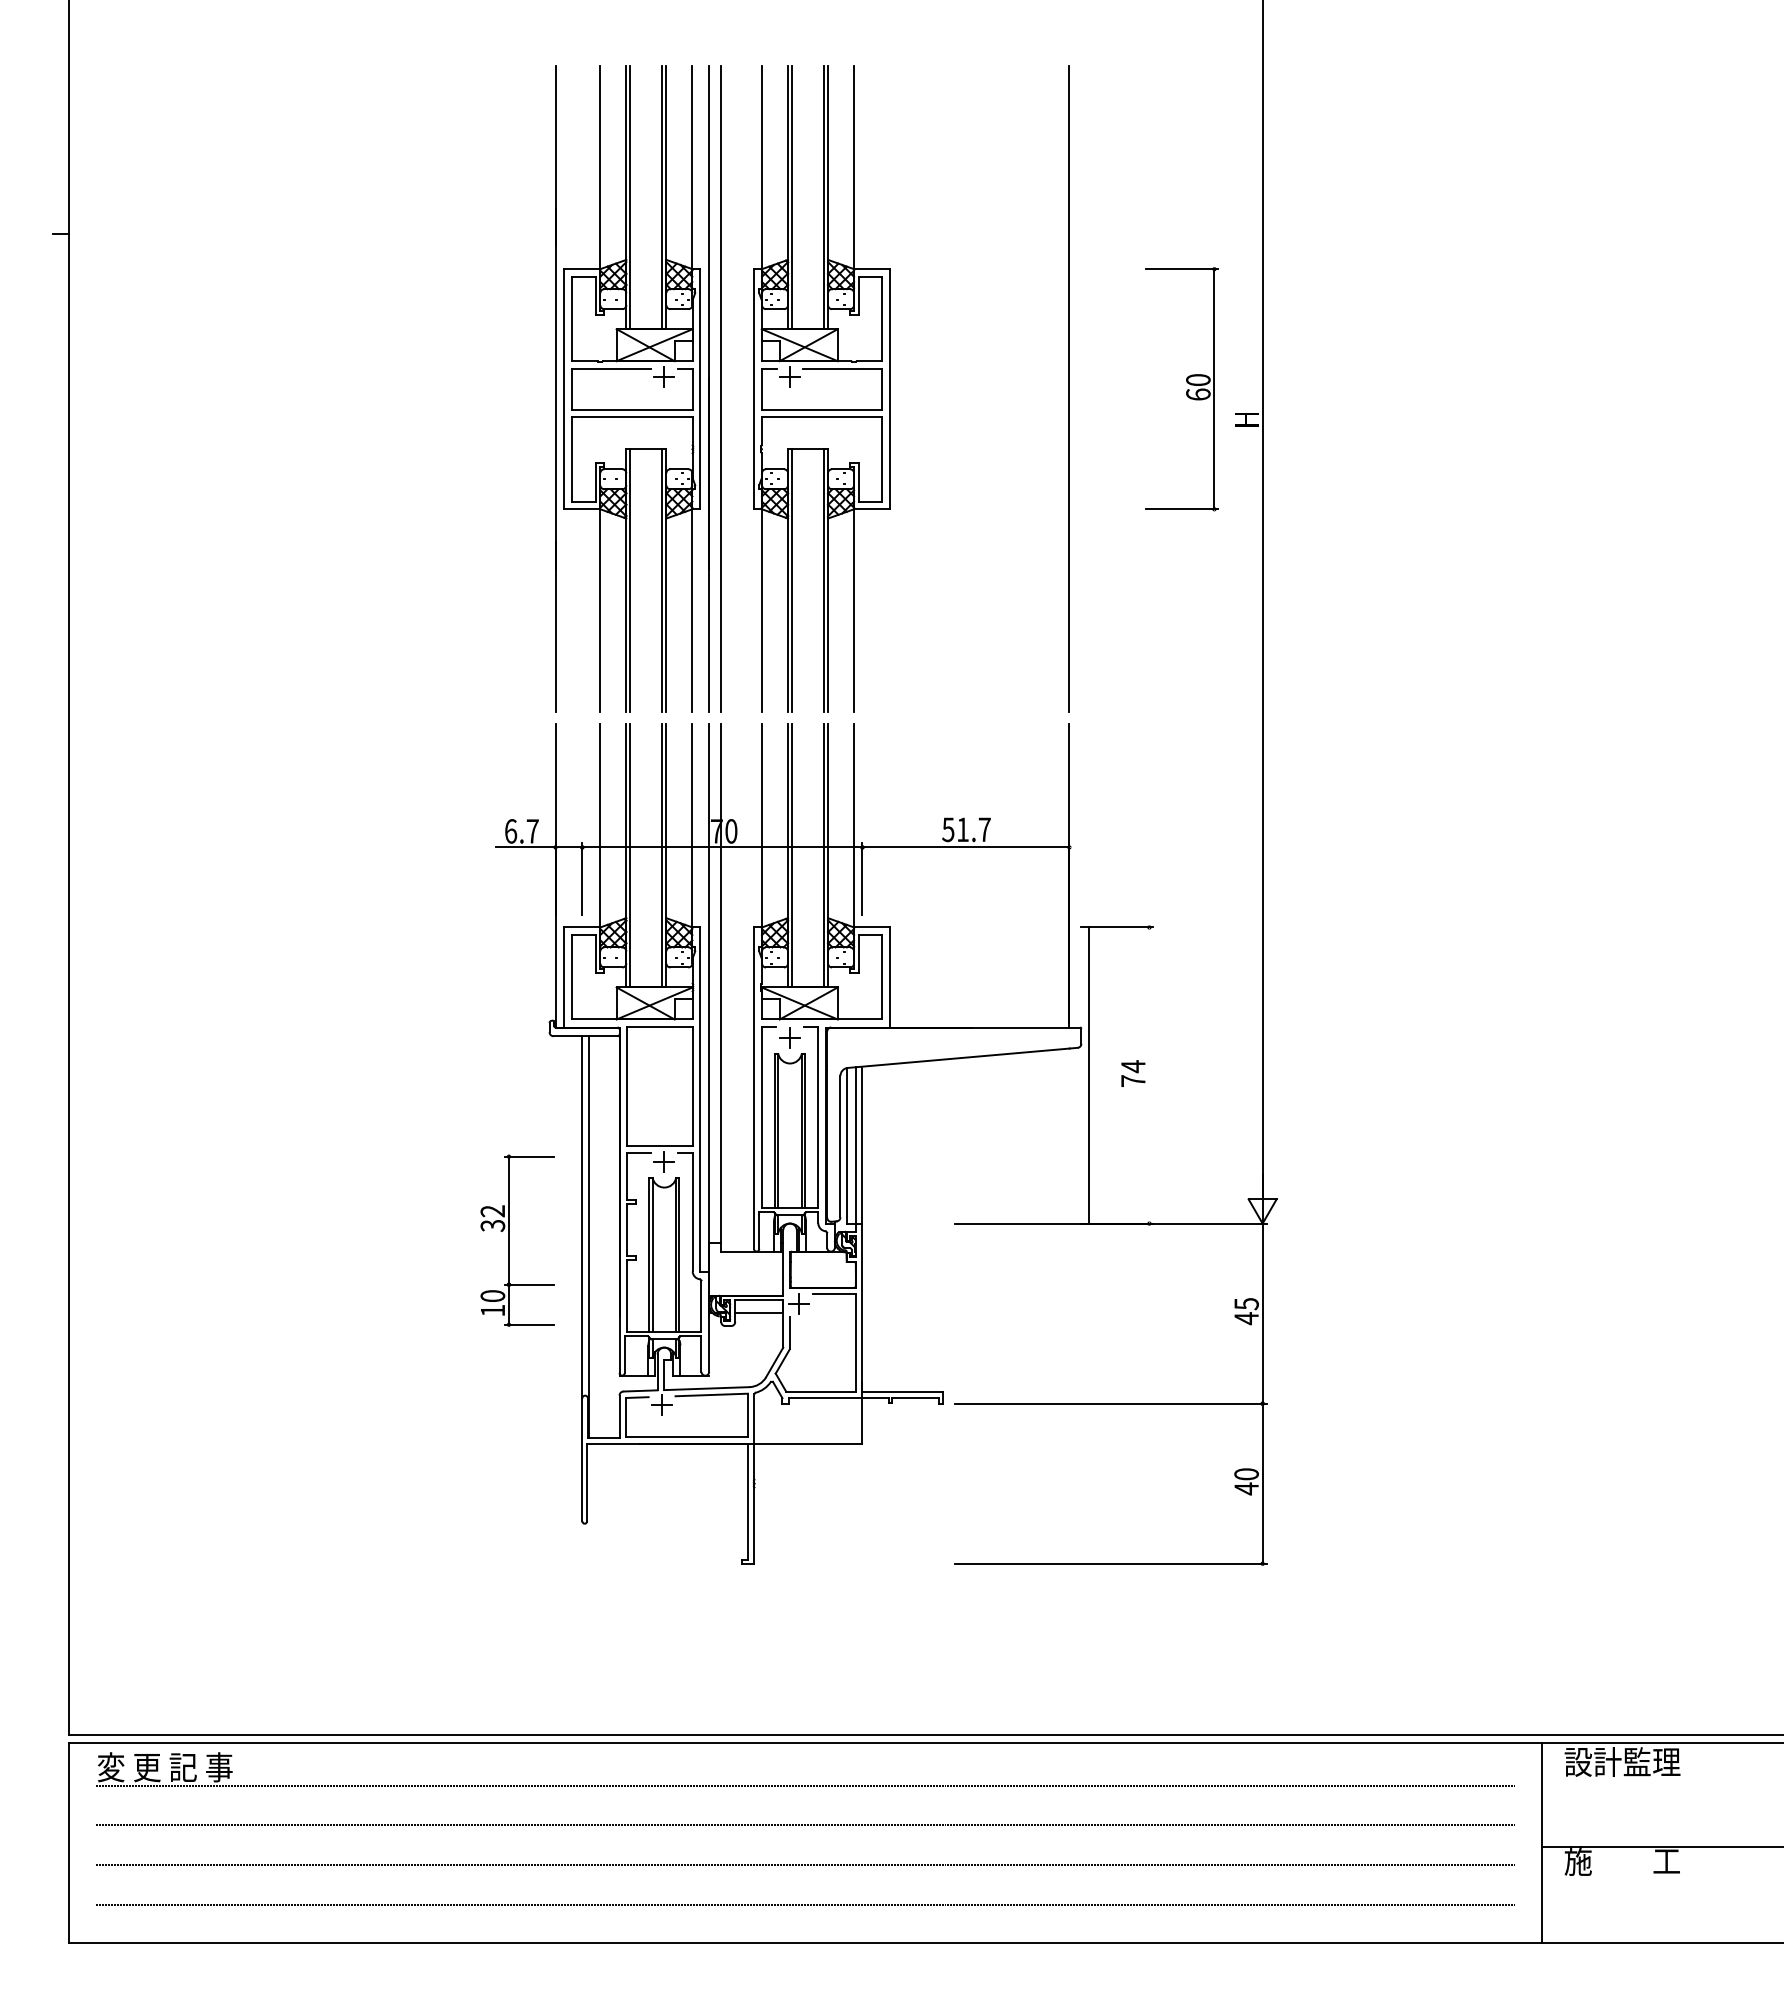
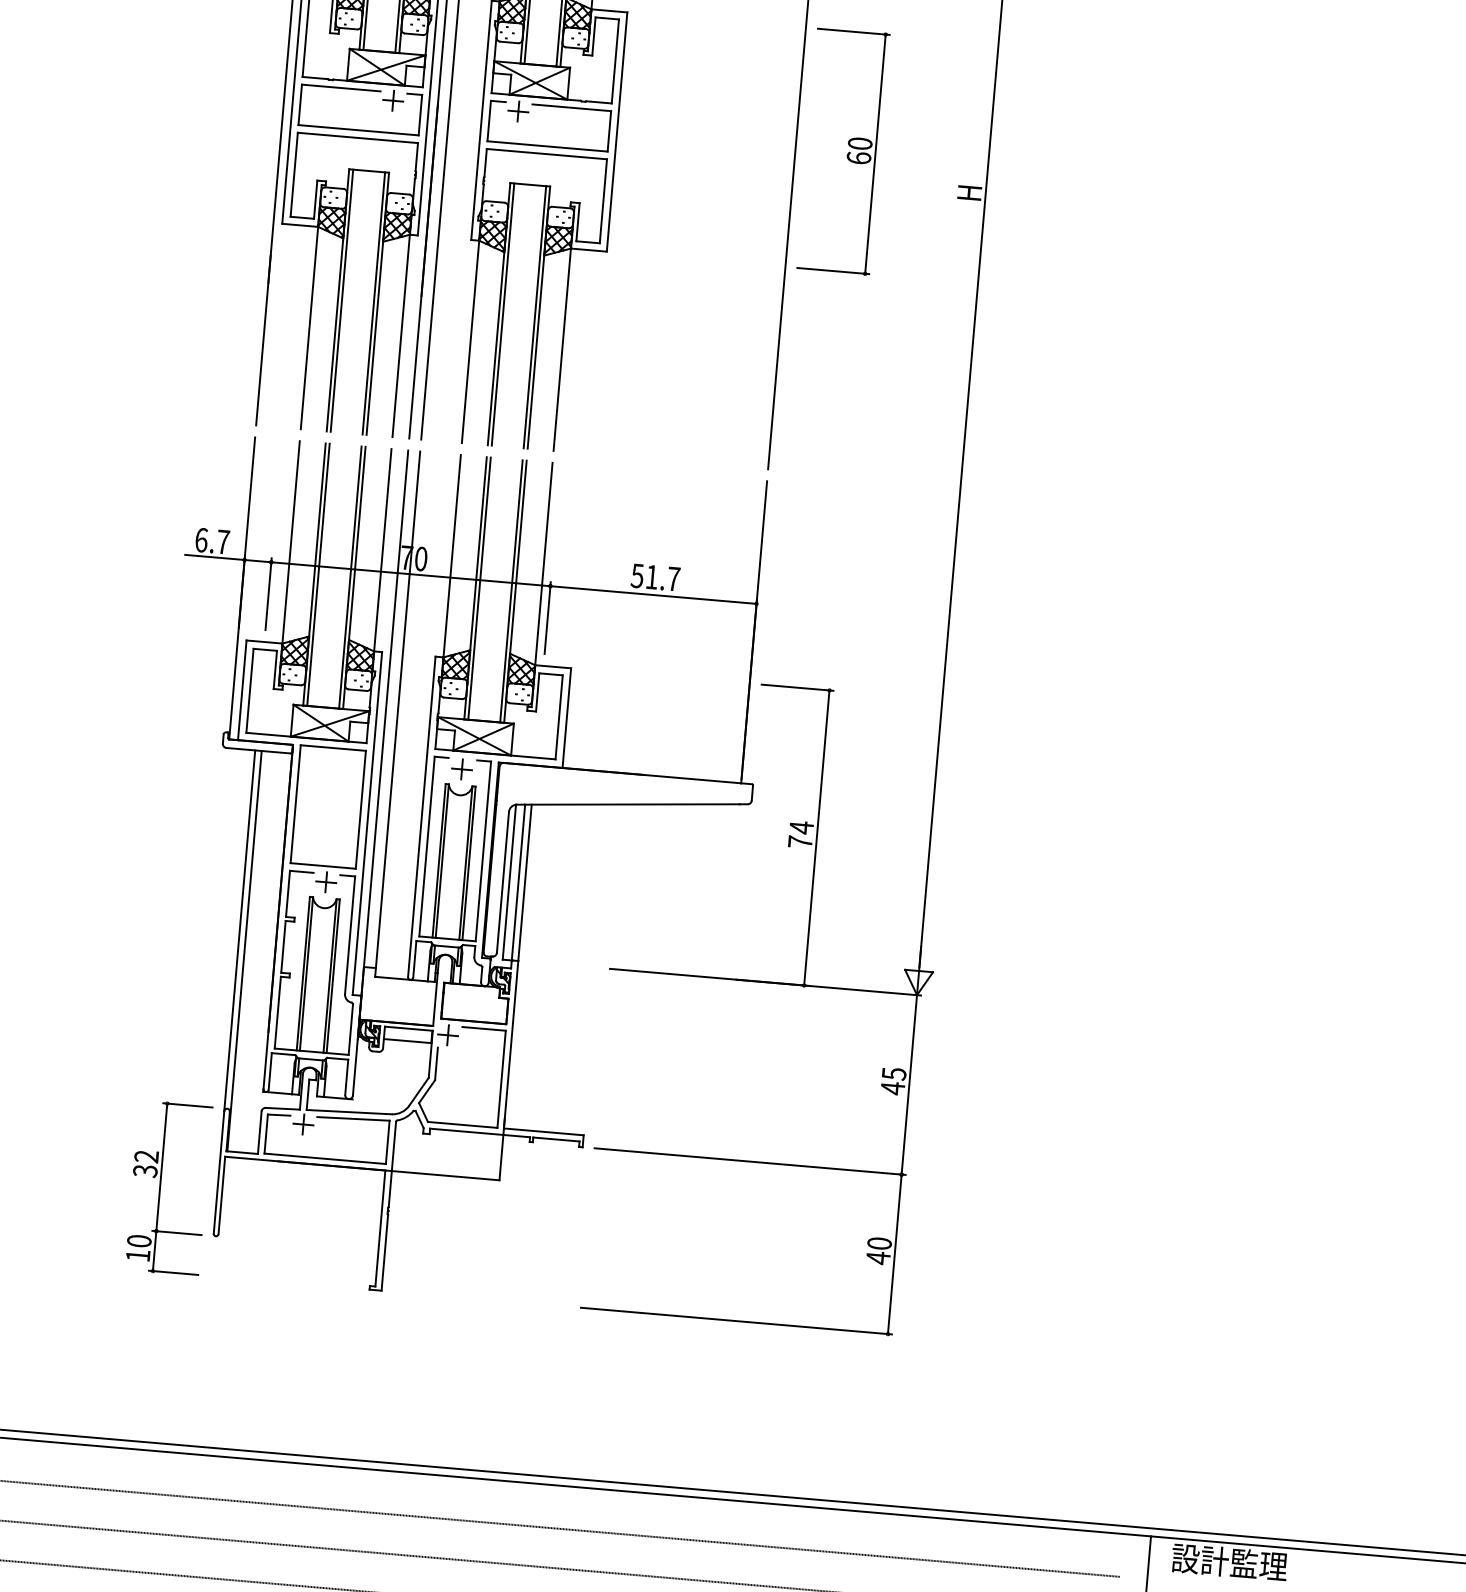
part: (1181, 389) -> (842, 151), moved
line: (1089, 1075) -> (816, 837), moved
part: (509, 1240) -> (160, 1187), moved

